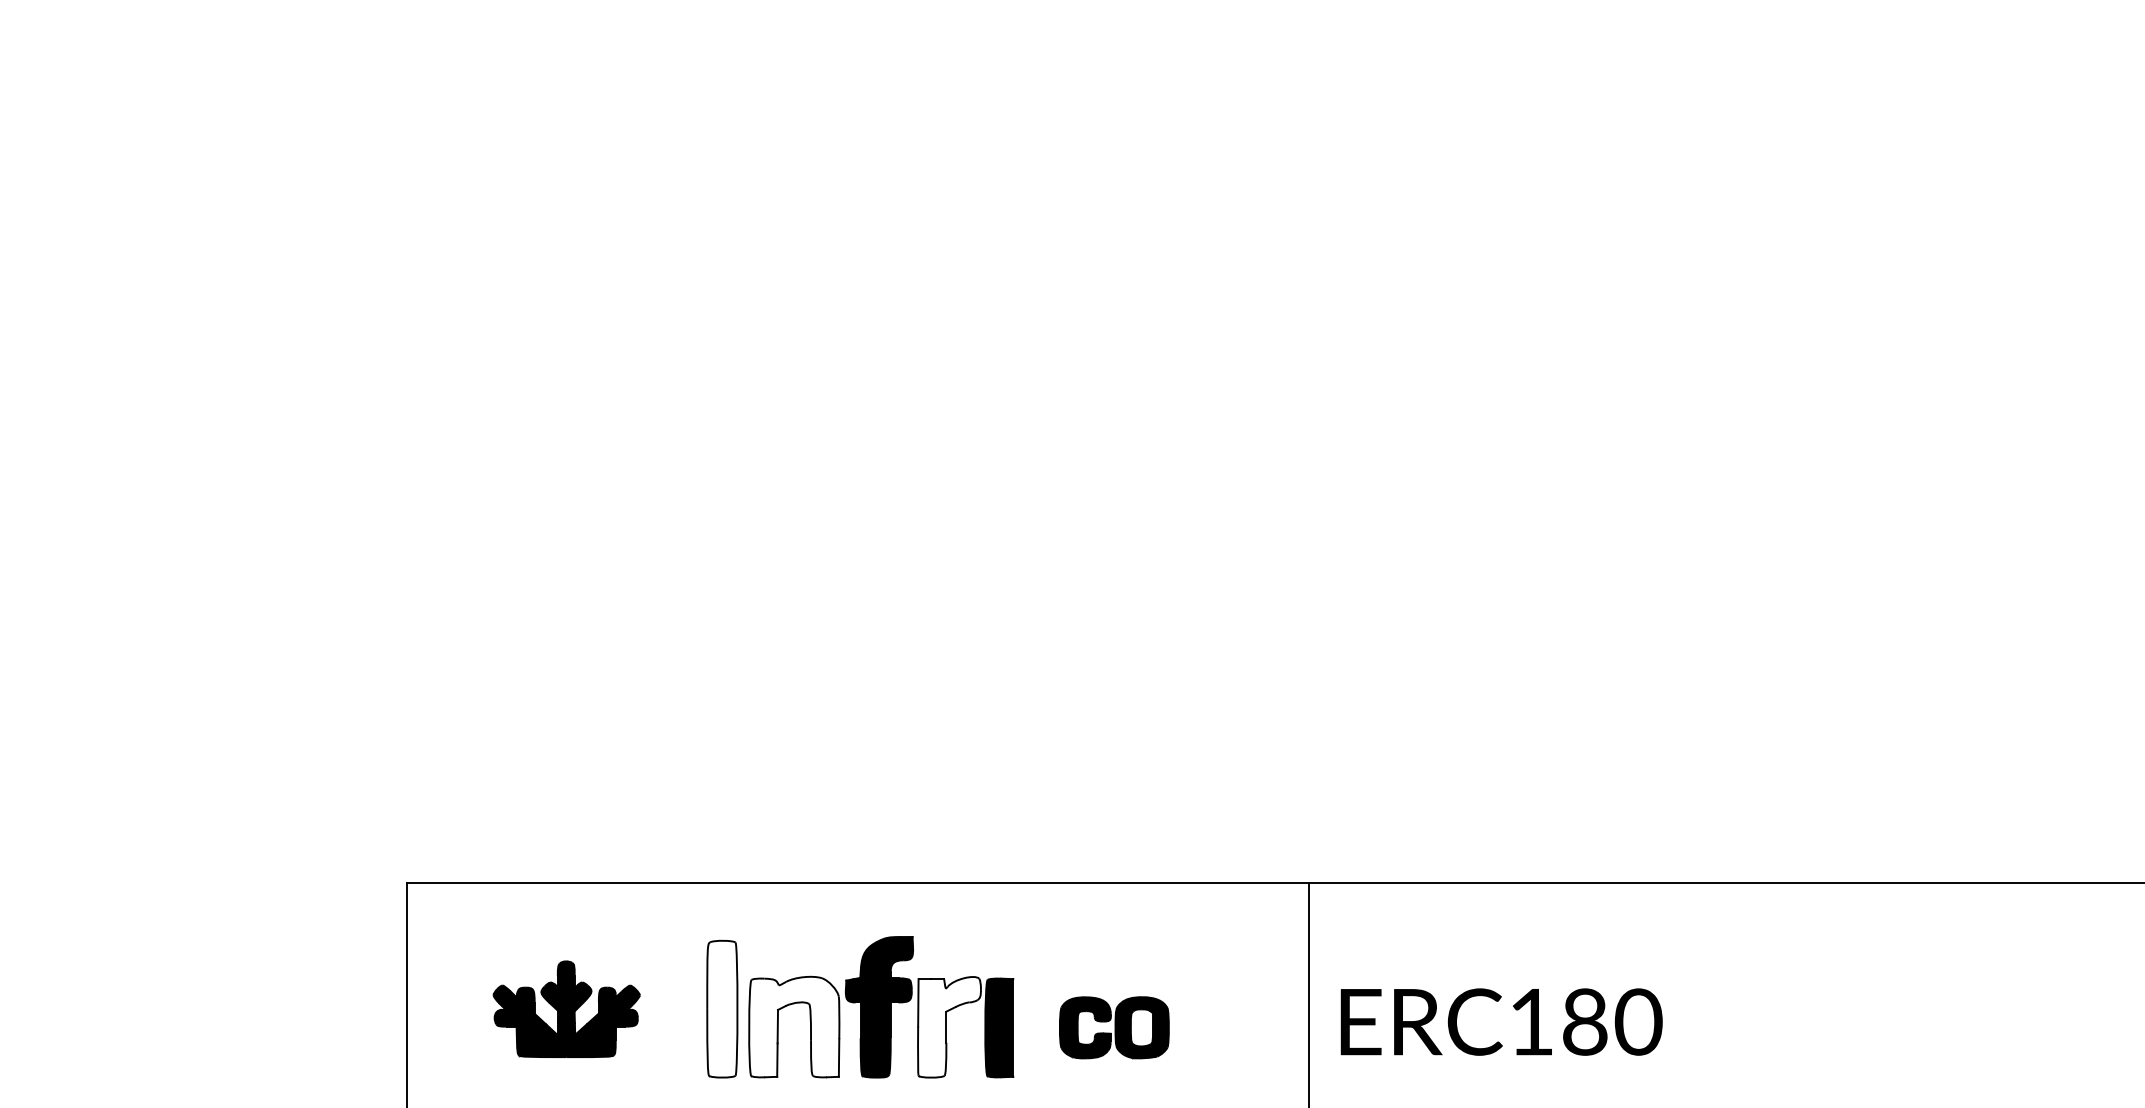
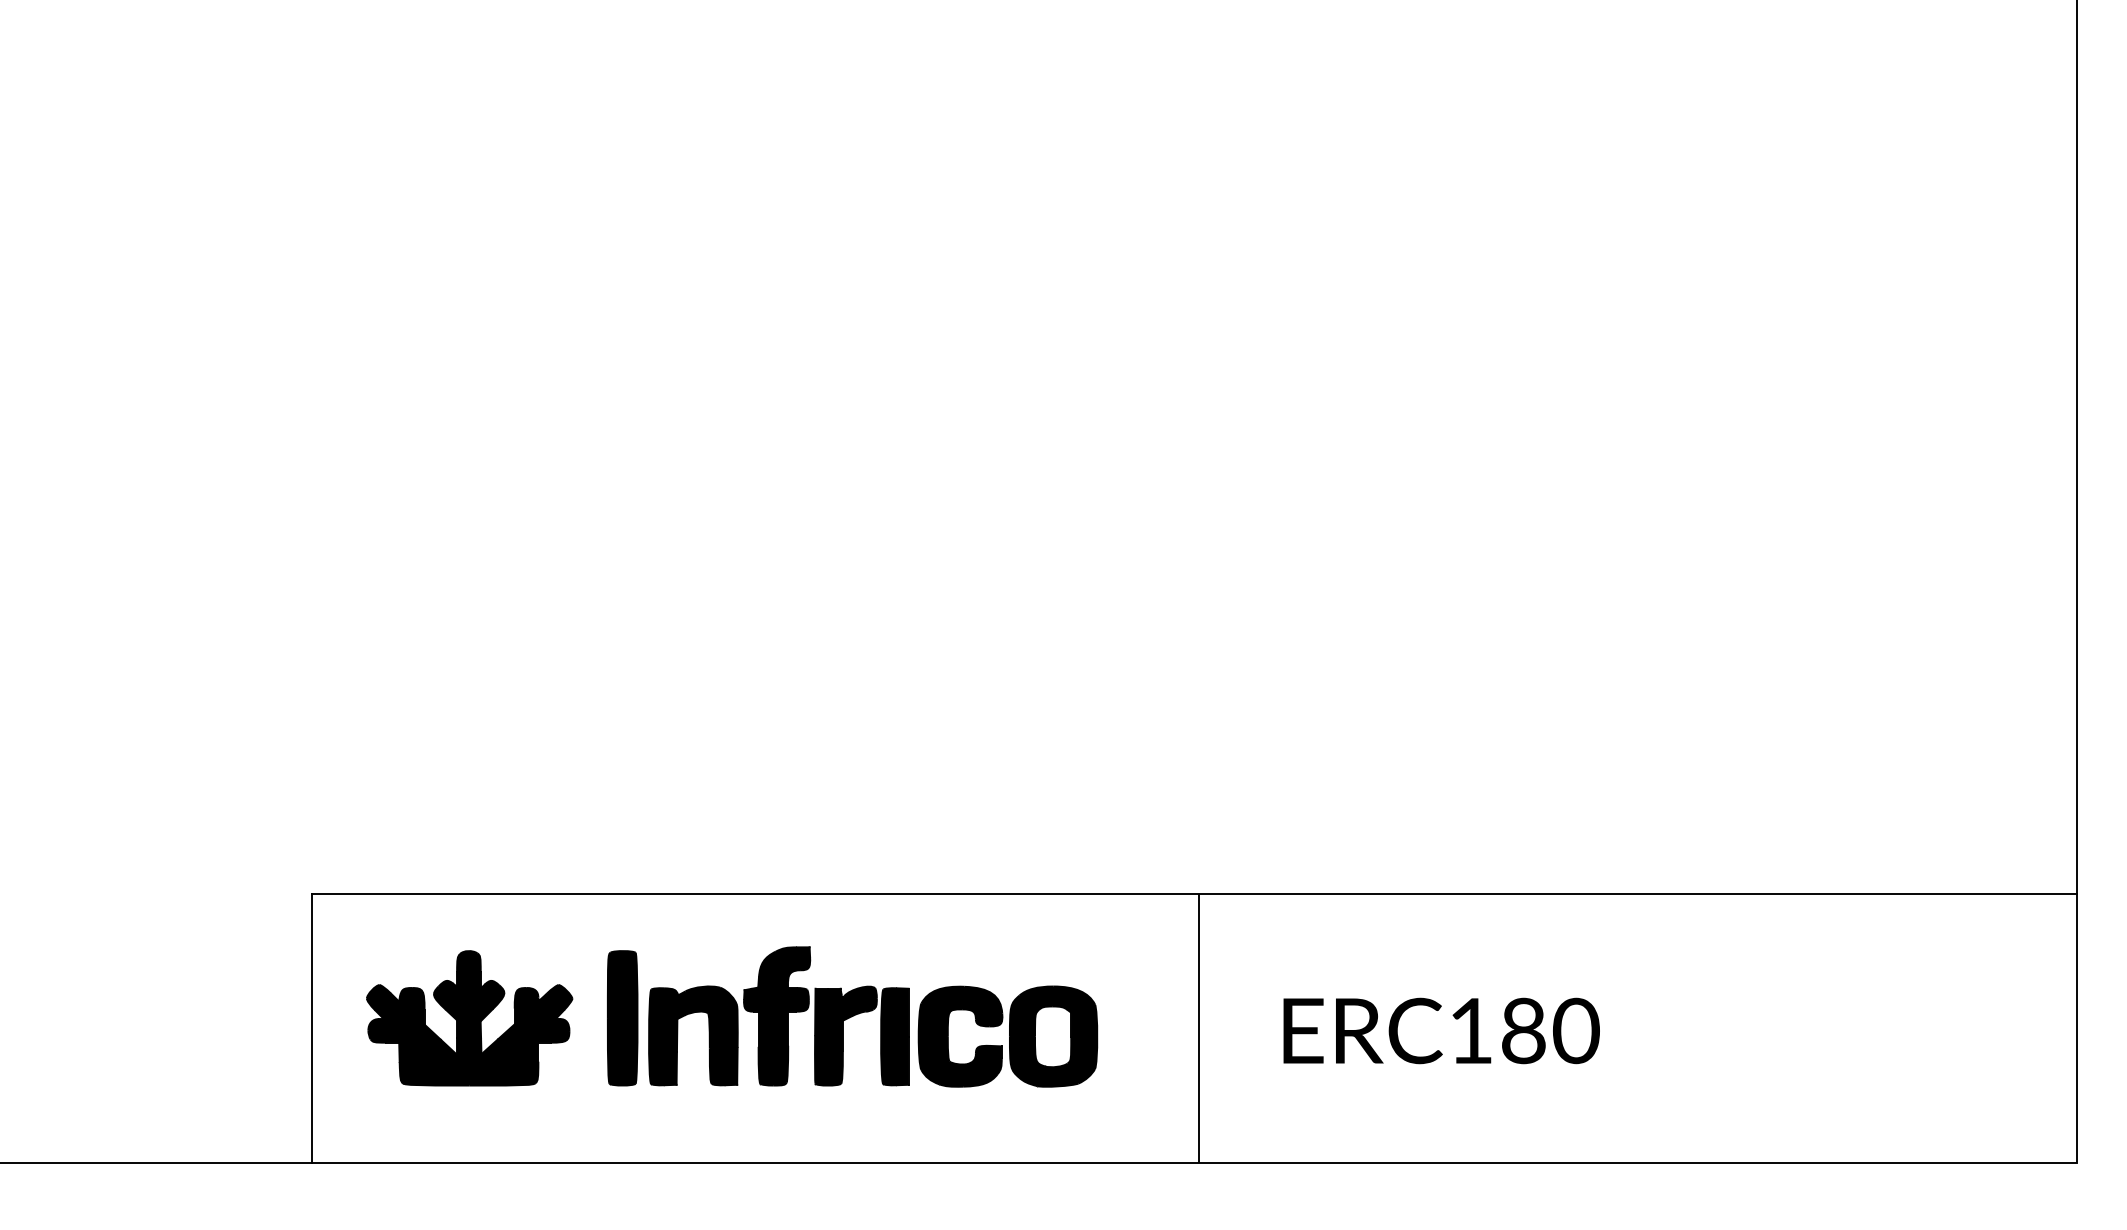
part: (566, 1009) -> (469, 1018), size x1.43
fill: (722, 1009) -> (622, 1018), added
text: (1501, 1021) -> (1441, 1030), moved
fill: (794, 1026) -> (693, 1035), added
fill: (949, 1026) -> (845, 1035), added
part: (1113, 1027) -> (1007, 1036), size x1.67

